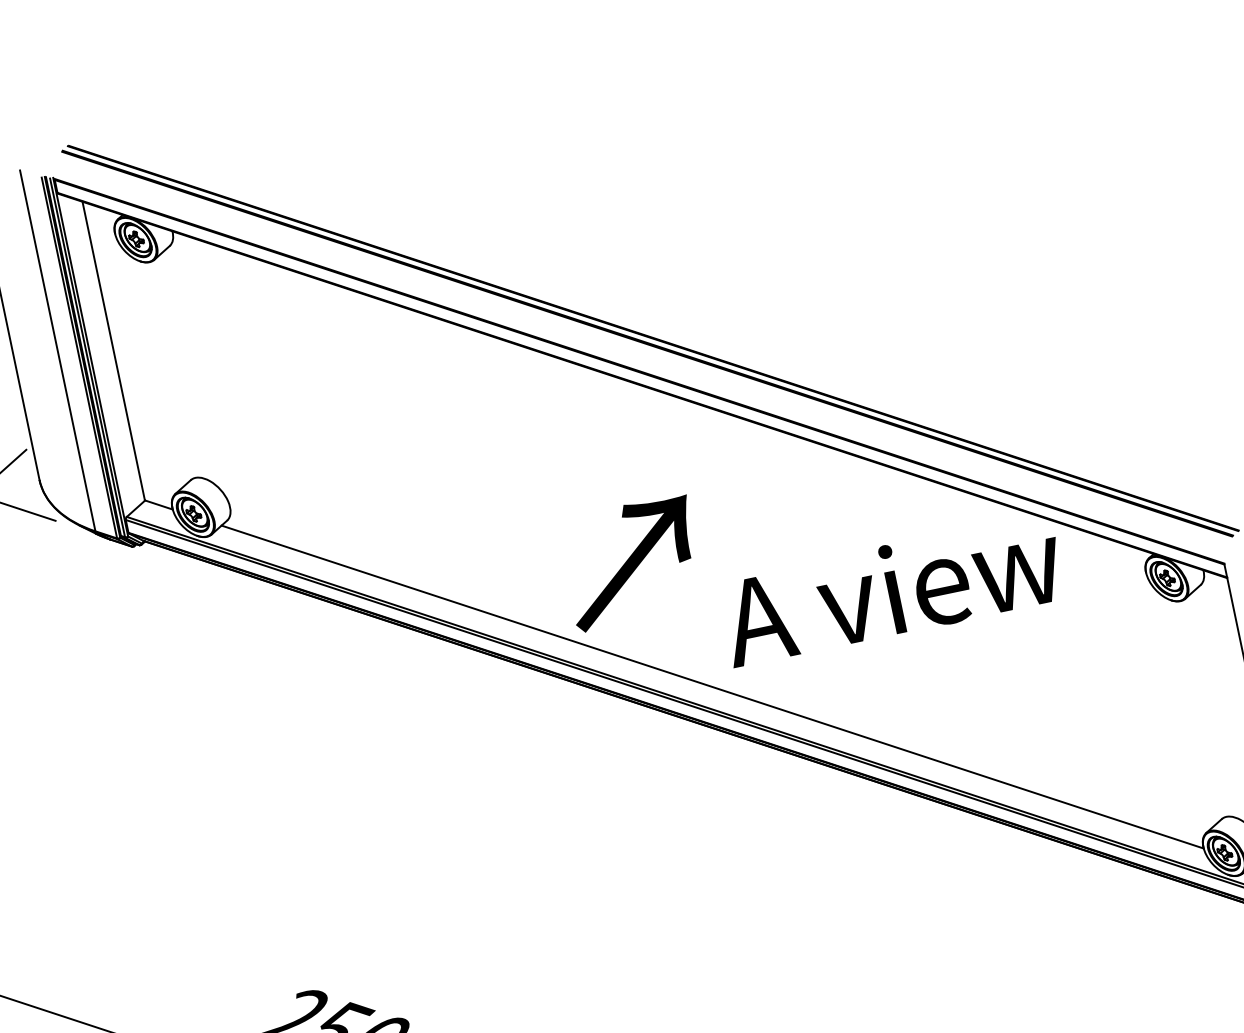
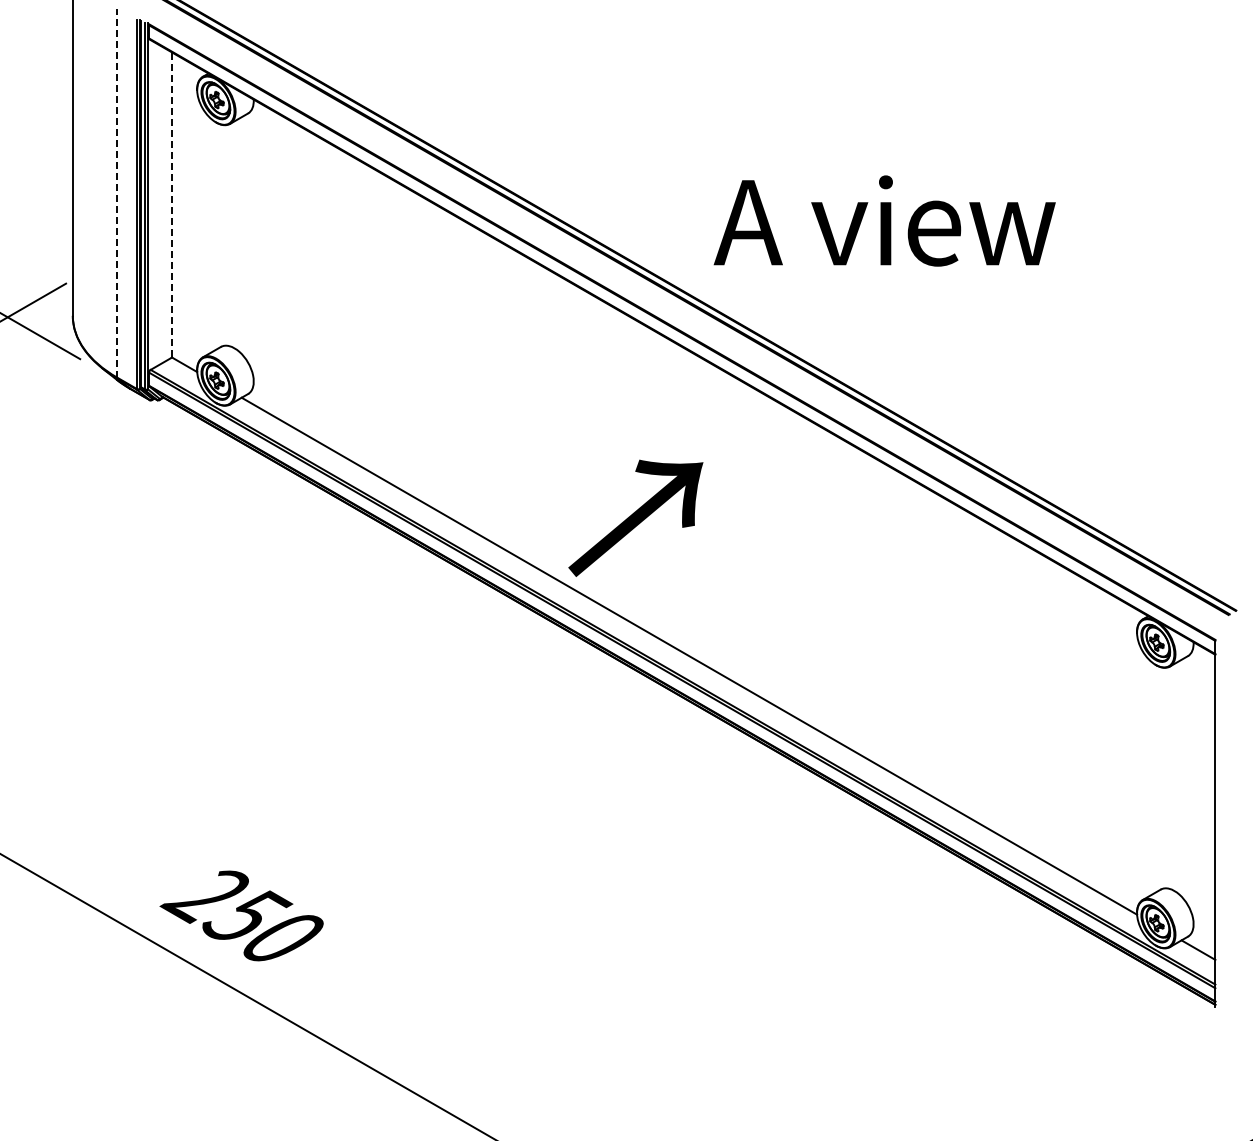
line: (58, 350) -> (117, 192), solid -> dashed
line: (113, 350) -> (171, 204), solid -> dashed
text: (891, 589) -> (884, 220), moved

